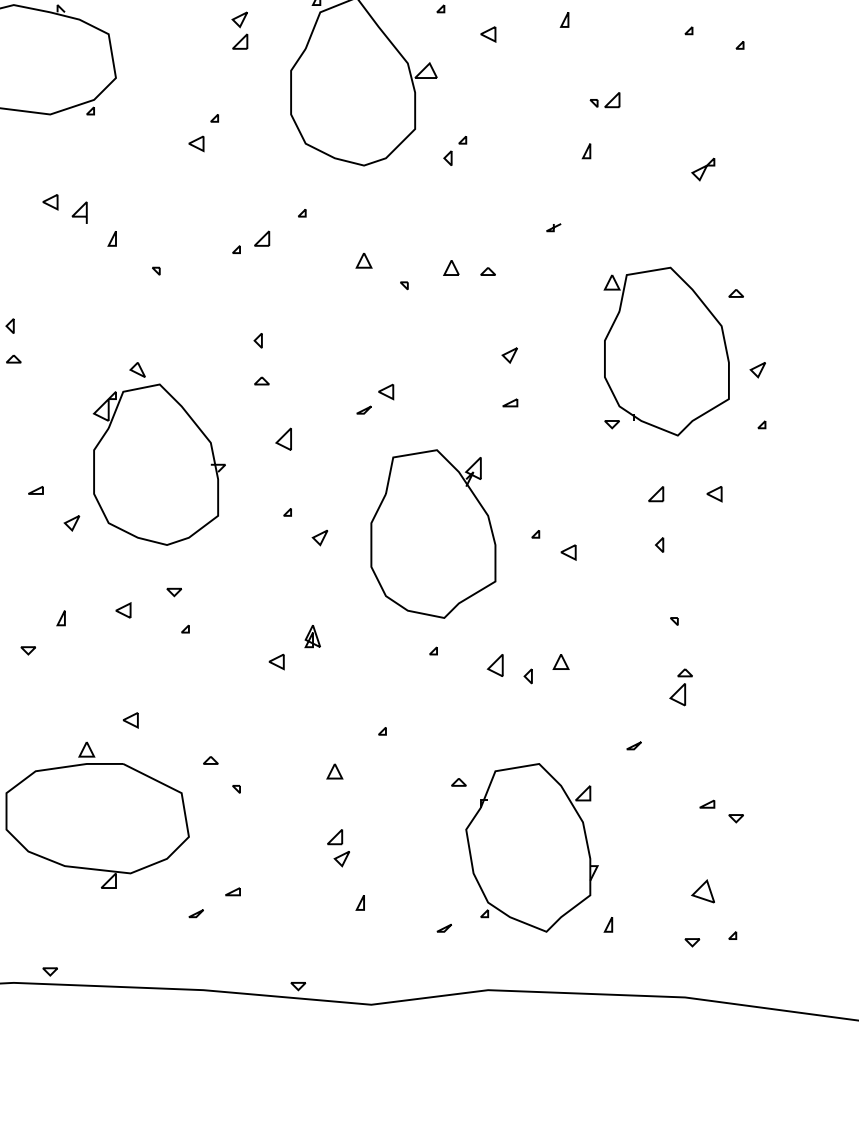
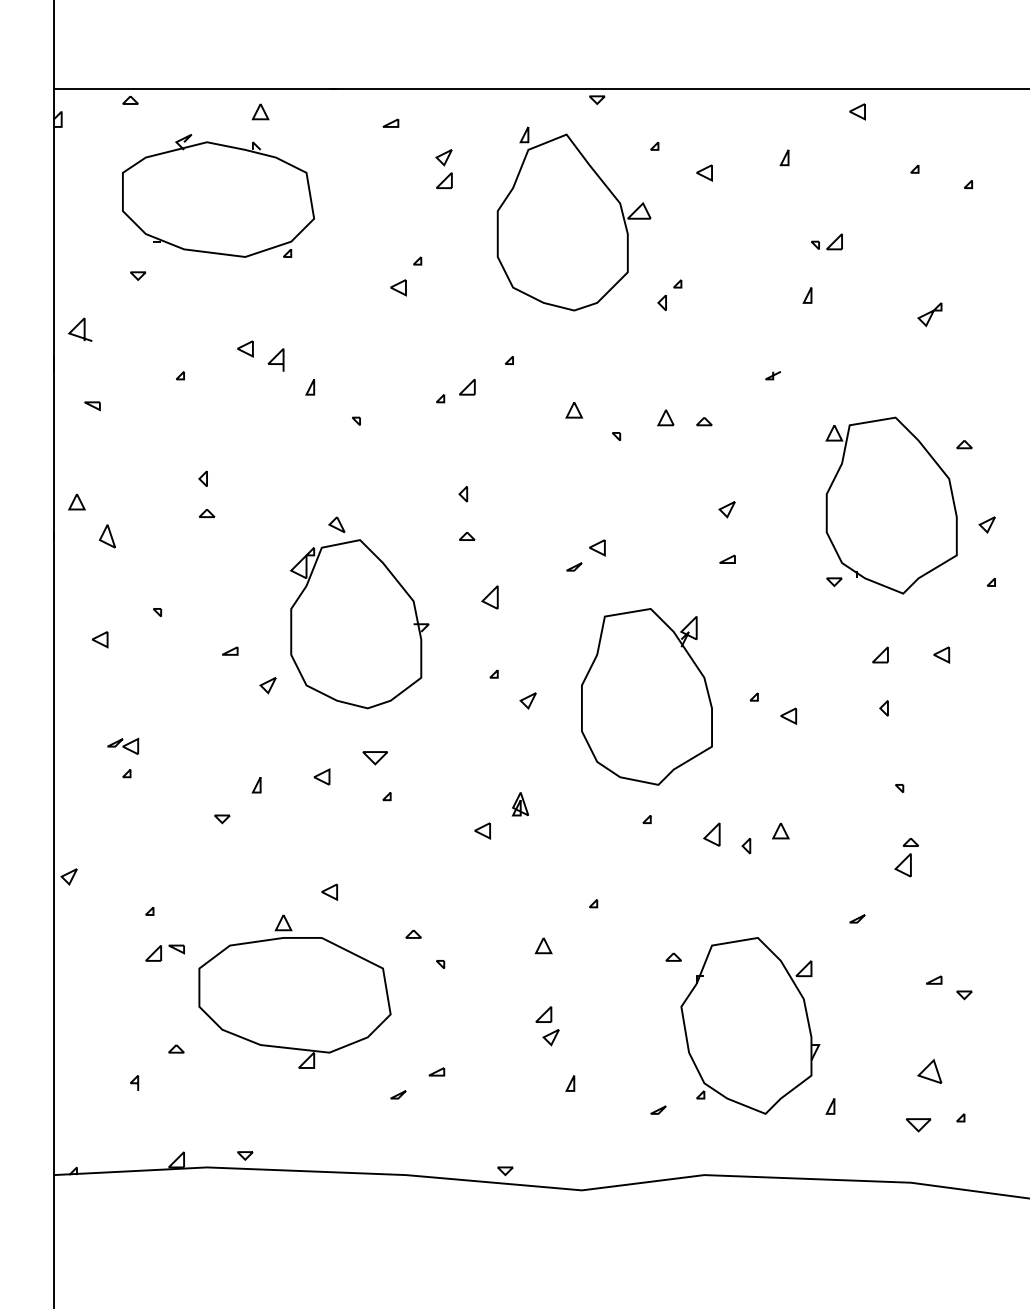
part: (174, 591) -> (375, 757), size x1.6
part: (692, 942) -> (918, 1125), size x1.6

